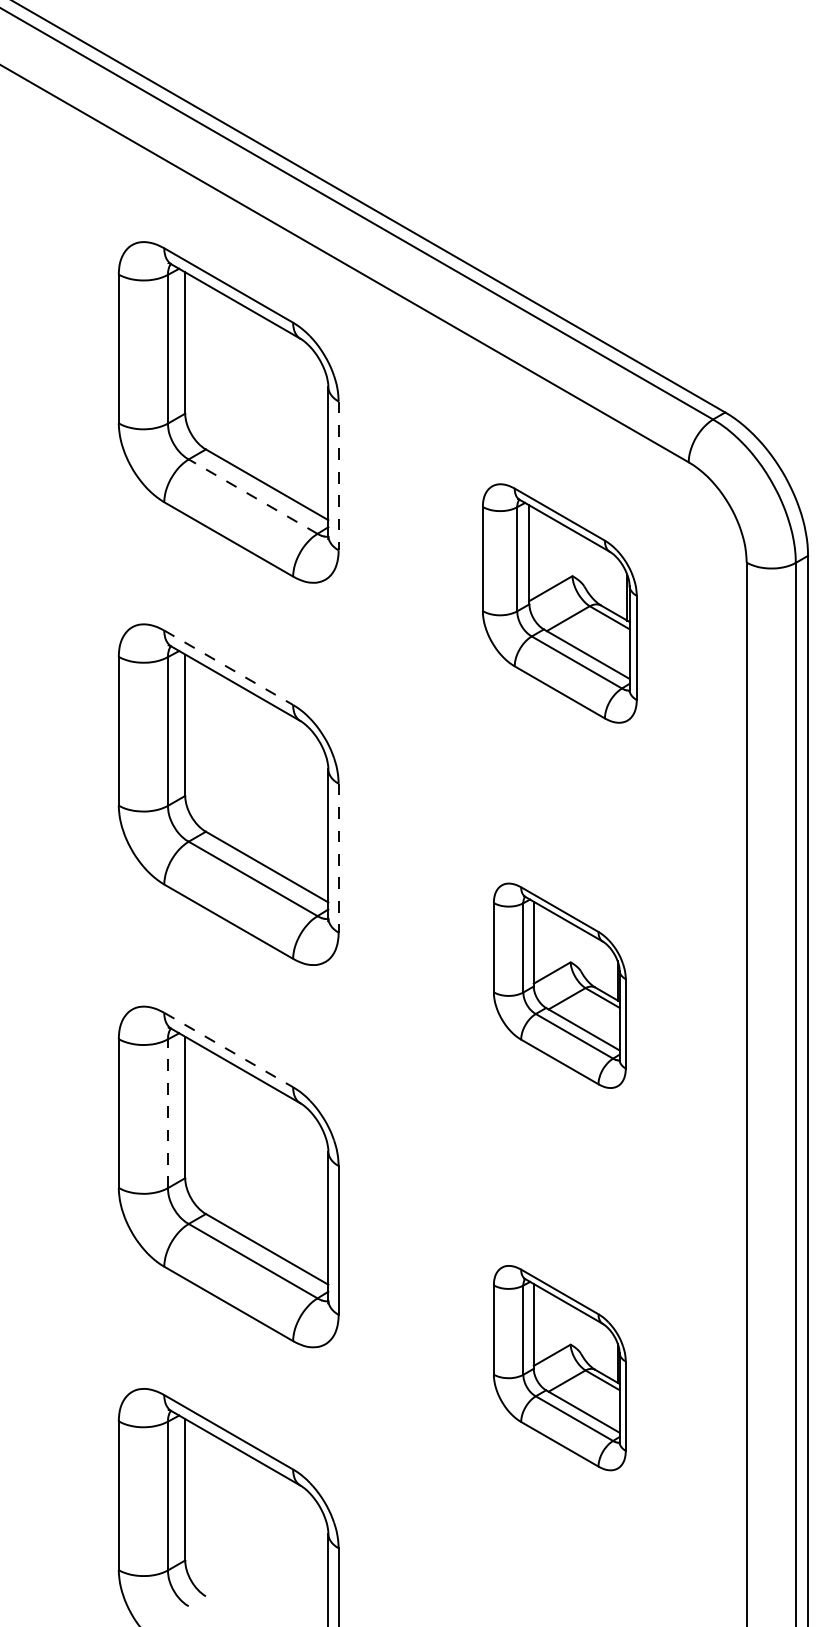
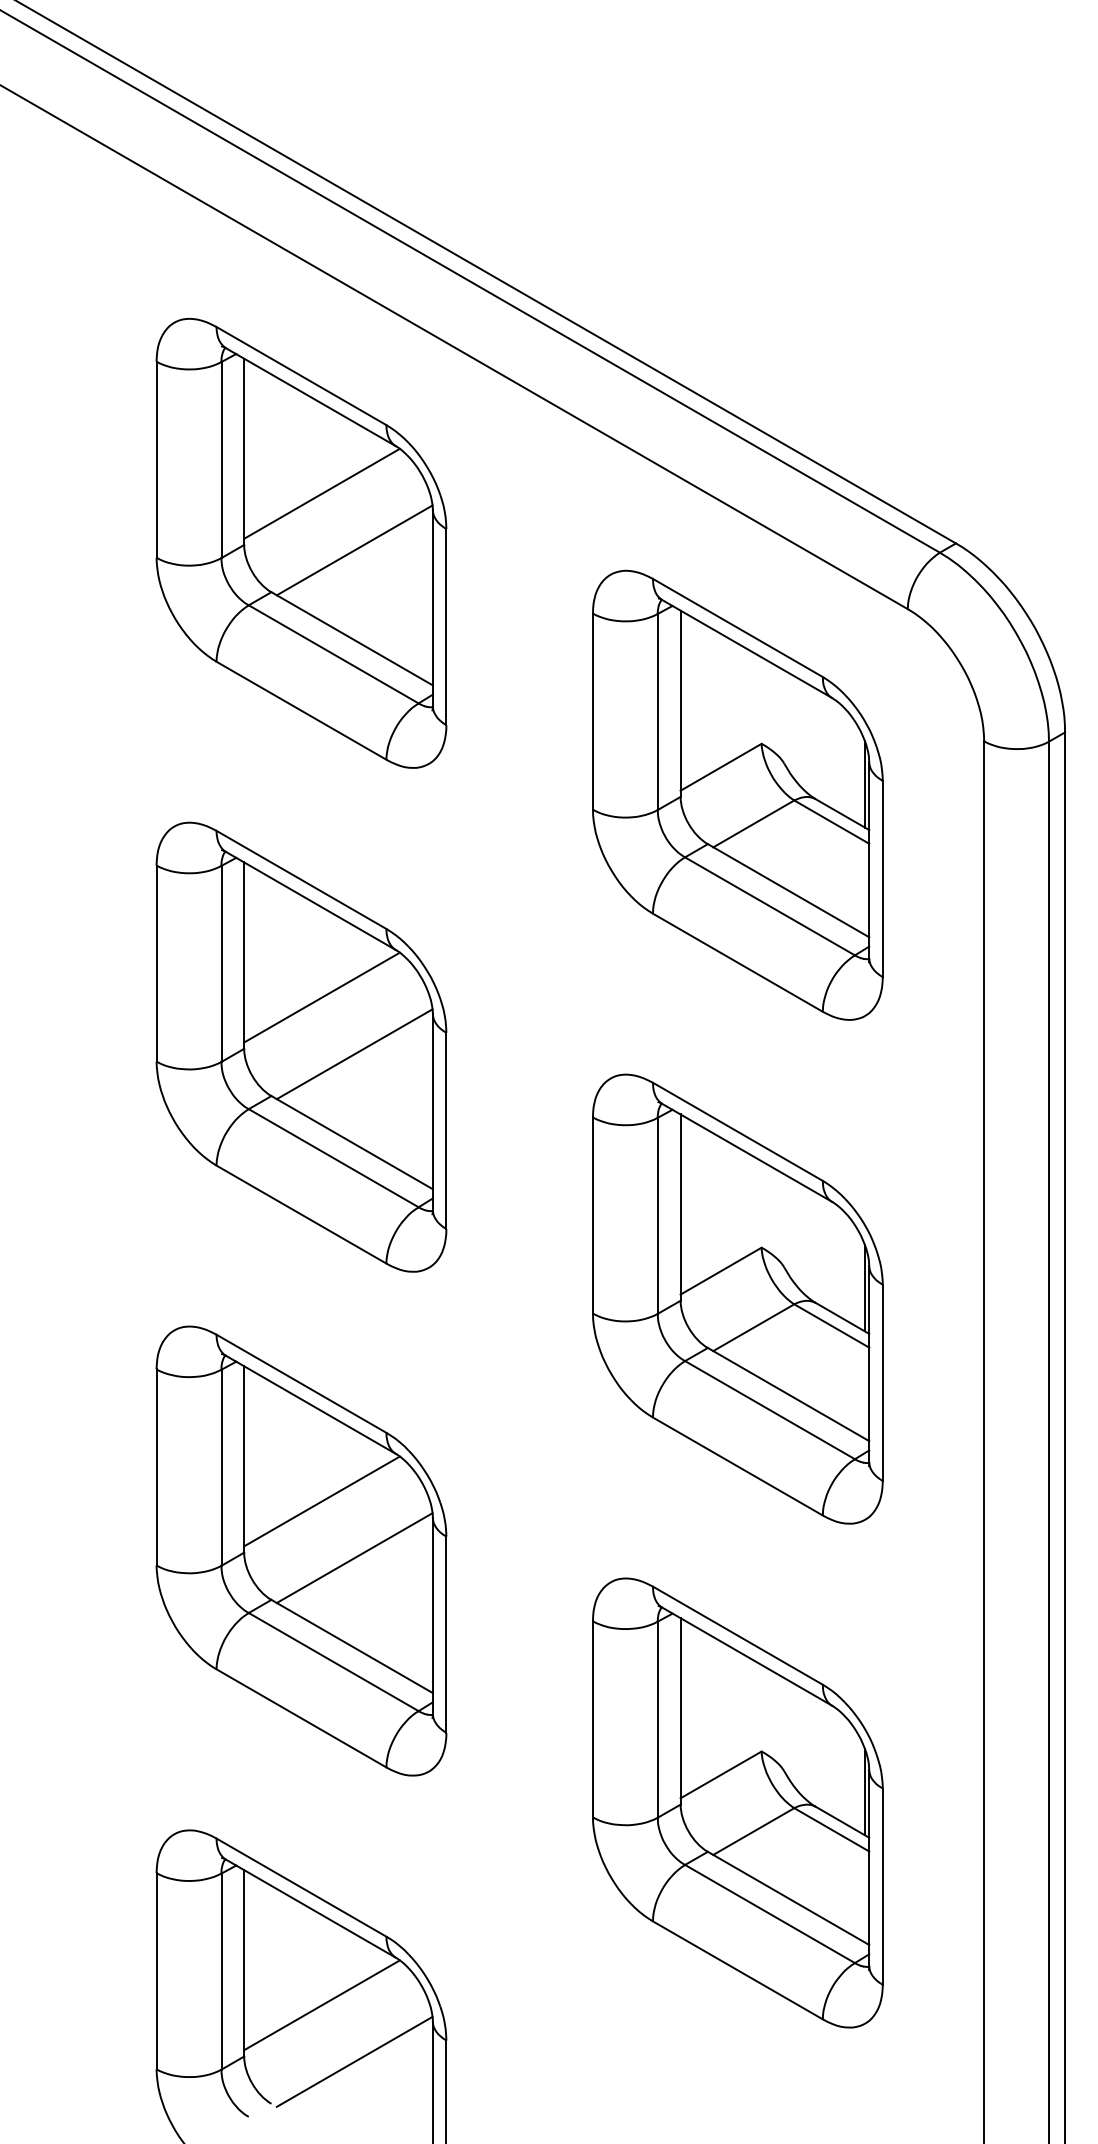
line: (243, 374) -> (321, 493), added
line: (268, 417) -> (354, 550), added
line: (338, 476) -> (446, 627), dashed -> solid
line: (253, 496) -> (333, 654), dashed -> solid
part: (559, 602) -> (737, 794), size x1.43
line: (228, 668) -> (301, 880), dashed -> solid
line: (243, 756) -> (321, 997), added
line: (268, 800) -> (354, 1054), added
line: (338, 858) -> (446, 1131), dashed -> solid
part: (559, 985) -> (737, 1298), size x1.67
line: (228, 1050) -> (301, 1384), dashed -> solid
line: (168, 1113) -> (221, 1467), dashed -> solid
line: (243, 1139) -> (321, 1501), added
line: (268, 1181) -> (354, 1557), added
part: (559, 1367) -> (737, 1802), size x1.67
line: (243, 1521) -> (321, 2005), added
line: (268, 1564) -> (354, 2061), added

